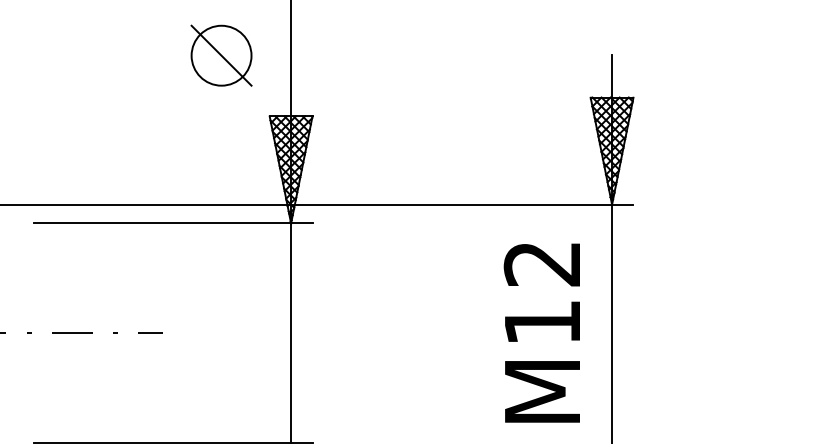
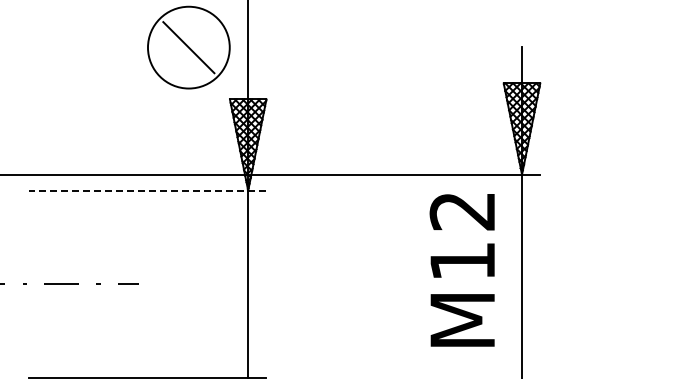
circle: (221, 55) -> (188, 47), size x1.6
line: (173, 223) -> (147, 190), solid -> dashed
text: (541, 333) -> (461, 270), moved

